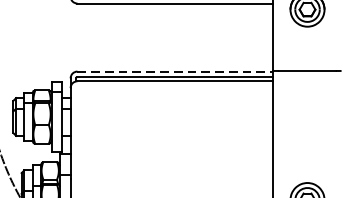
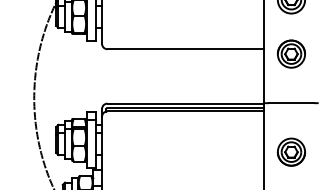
line: (176, 71) -> (186, 103), dashed -> solid
part: (306, 131) -> (290, 151), added

